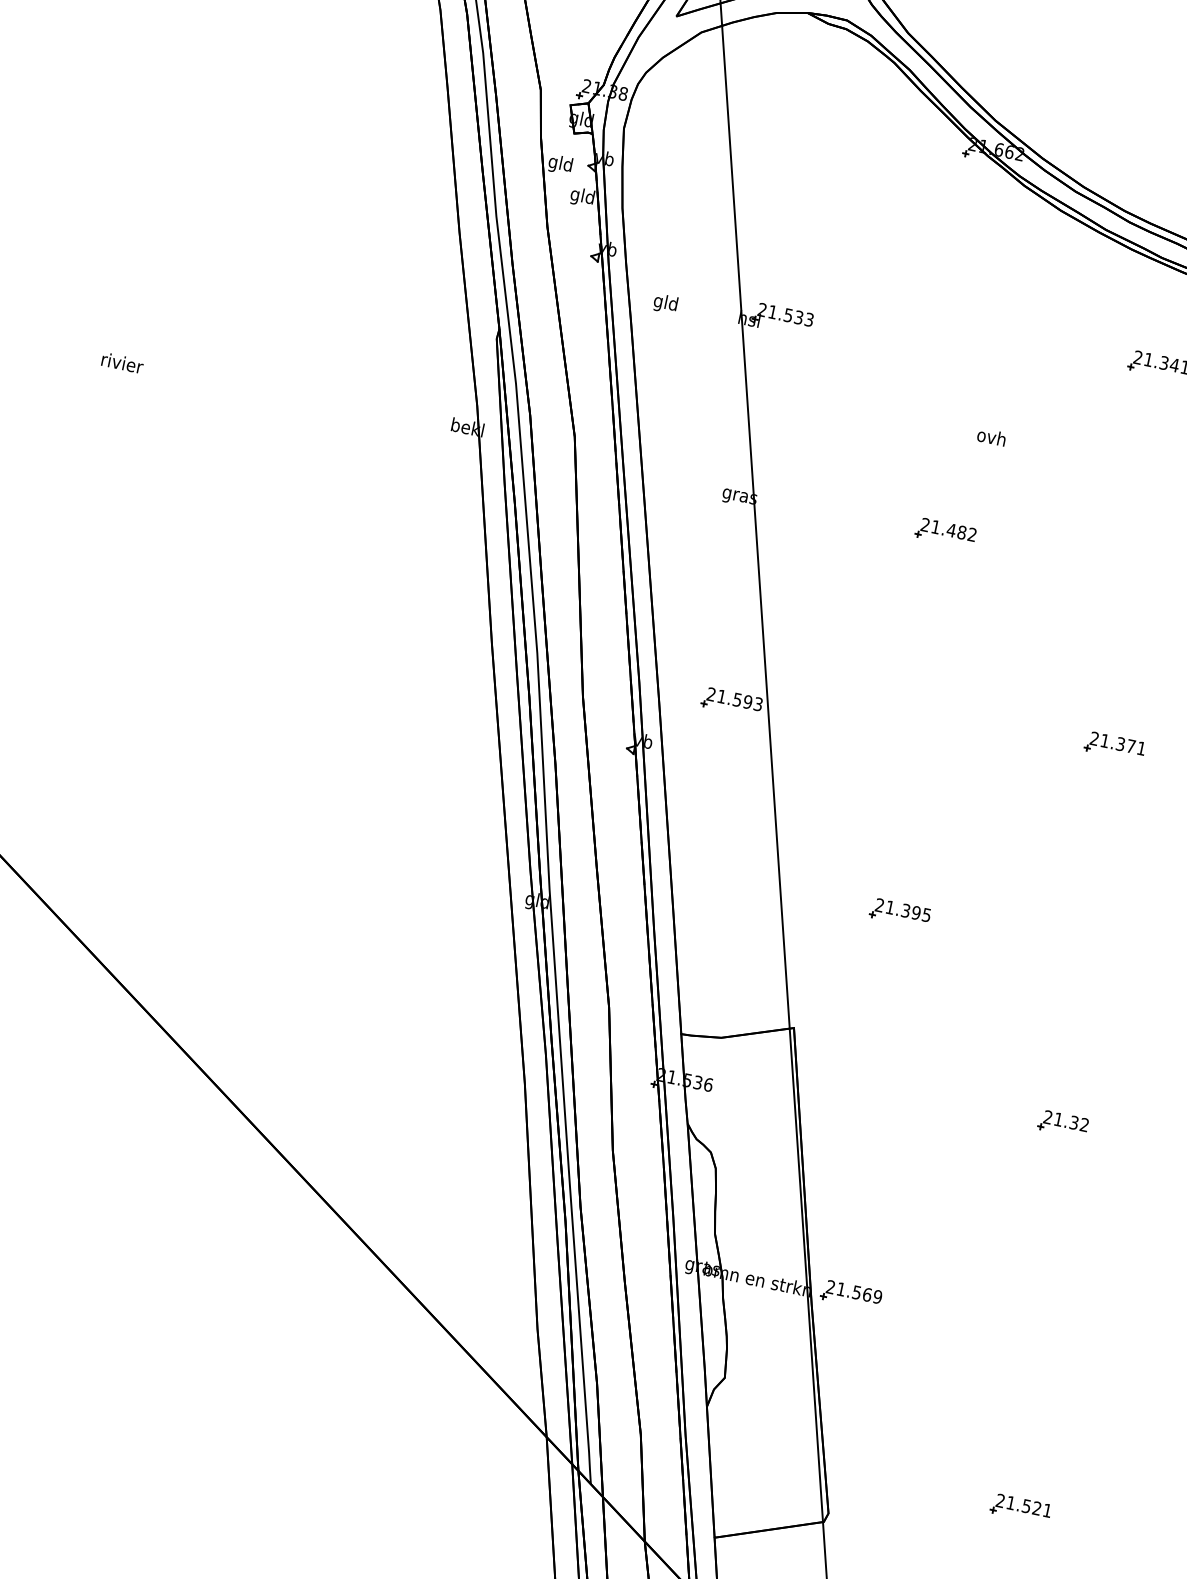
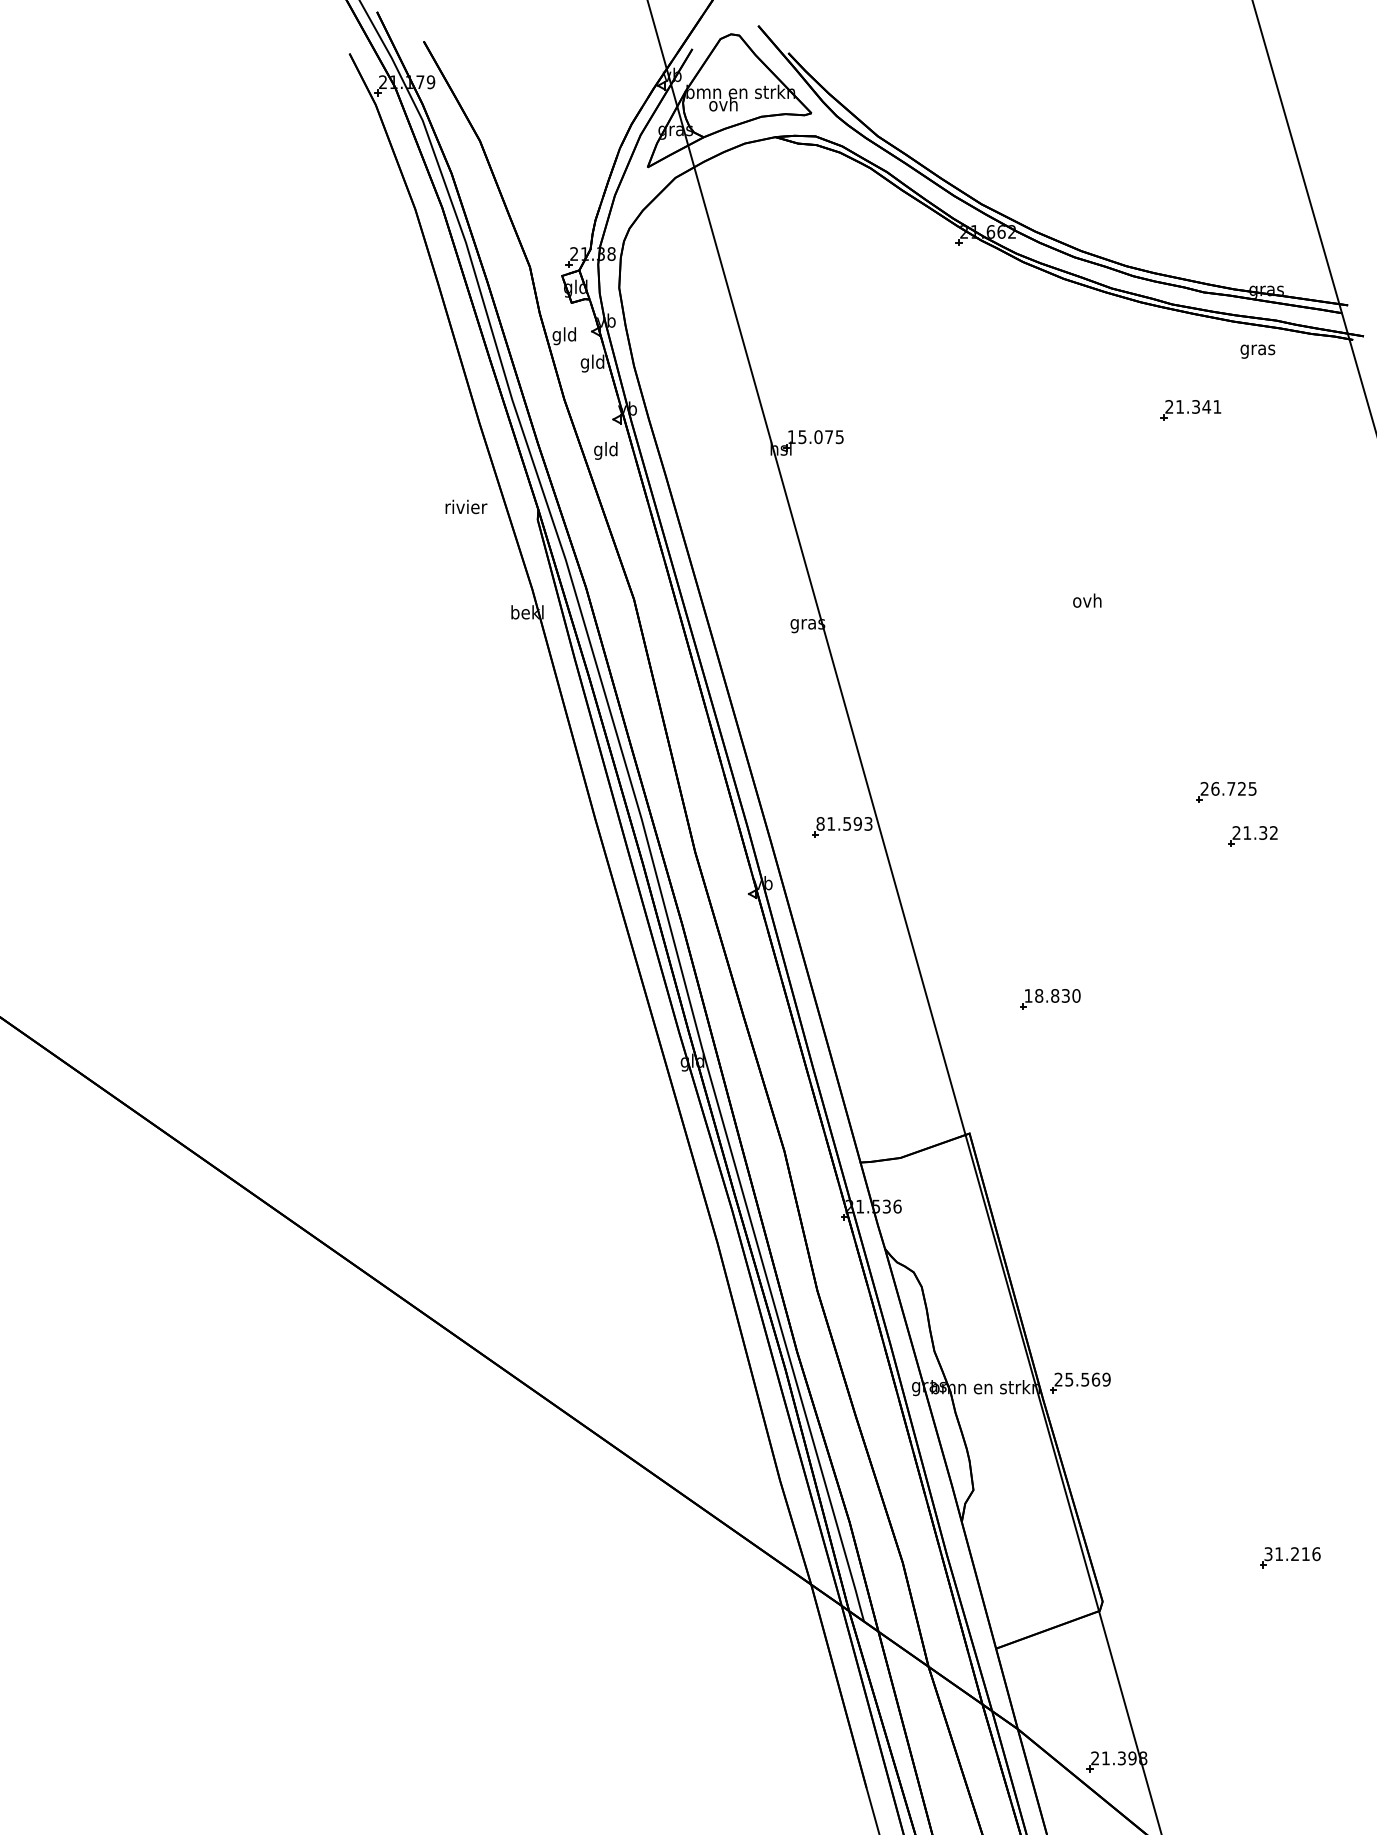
text: (665, 303) -> (605, 450), moved
text: (785, 315) -> (815, 437), 21.533 -> 15.075
text: (122, 362) -> (466, 506), moved
text: (991, 436) -> (1087, 600), moved
part: (945, 532) -> (1016, 617), removed
text: (711, 694) -> (820, 823), 21.593 -> 81.593
text: (1122, 744) -> (1233, 788), 21.371 -> 26.725
text: (903, 909) -> (1052, 995), 21.395 -> 18.830
part: (1062, 1124) -> (1252, 836), moved
text: (841, 1289) -> (1069, 1379), 21.569 -> 25.569
text: (1023, 1506) -> (1292, 1554), 21.521 -> 31.216

